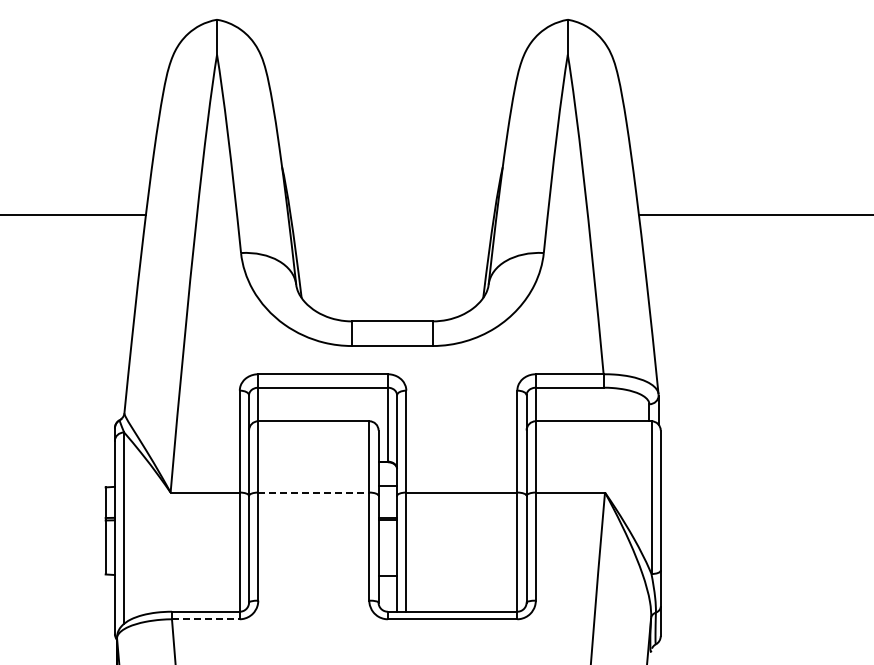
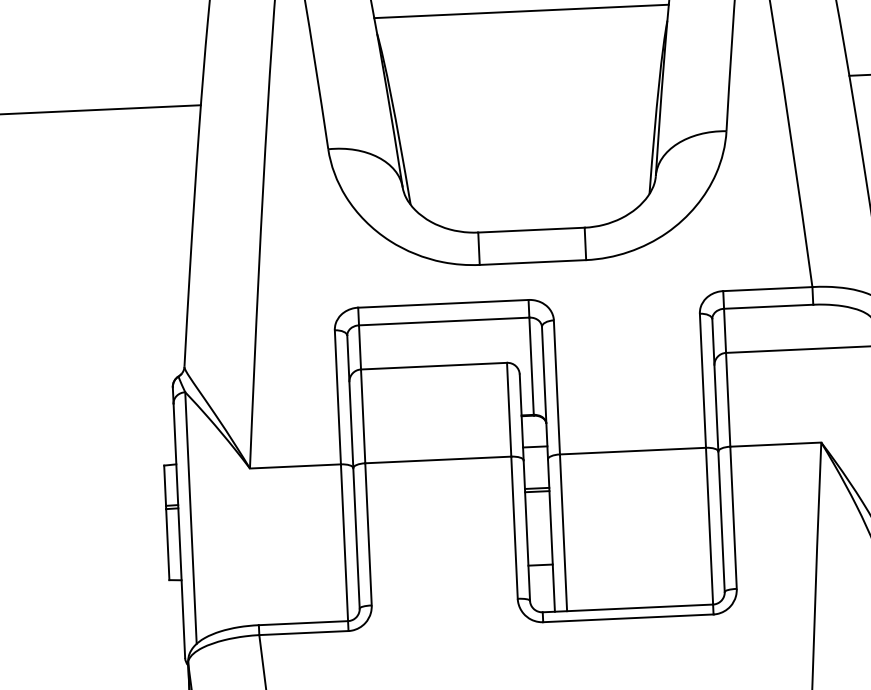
line: (392, 155) -> (521, 11), added
line: (313, 492) -> (437, 459), dashed -> solid
line: (205, 619) -> (303, 633), dashed -> solid

